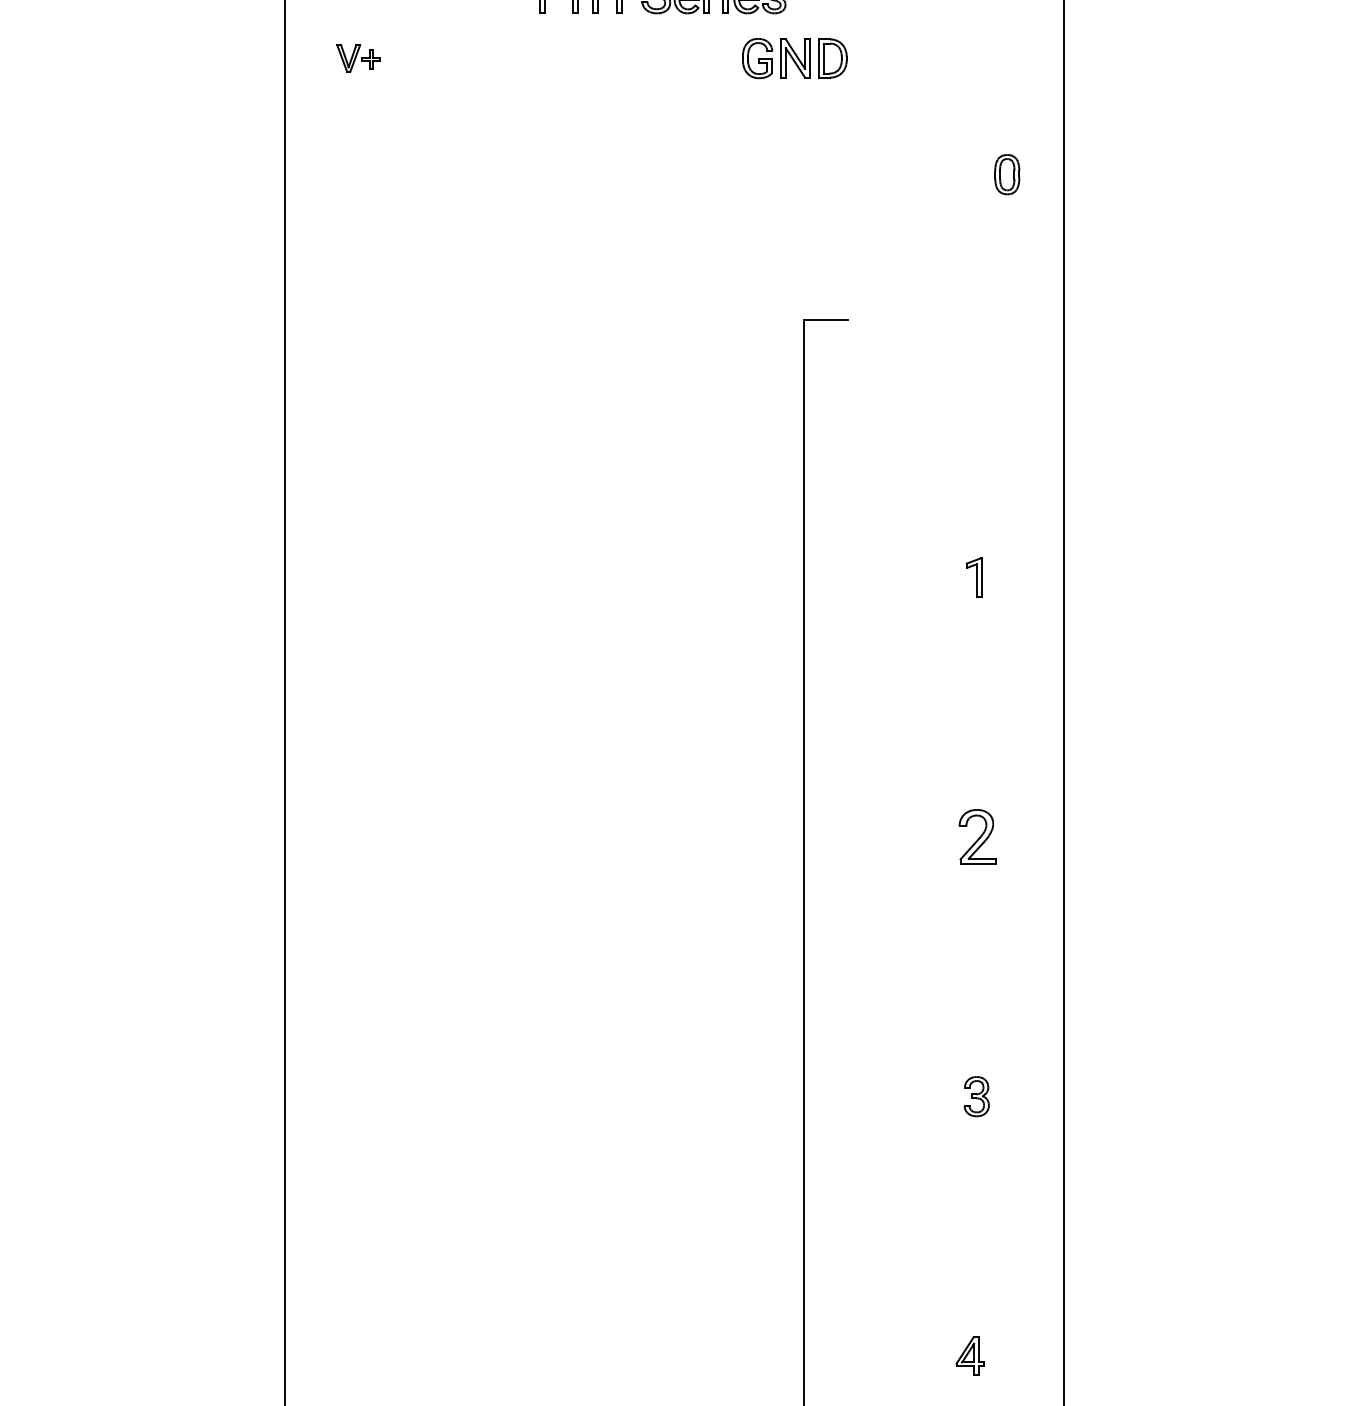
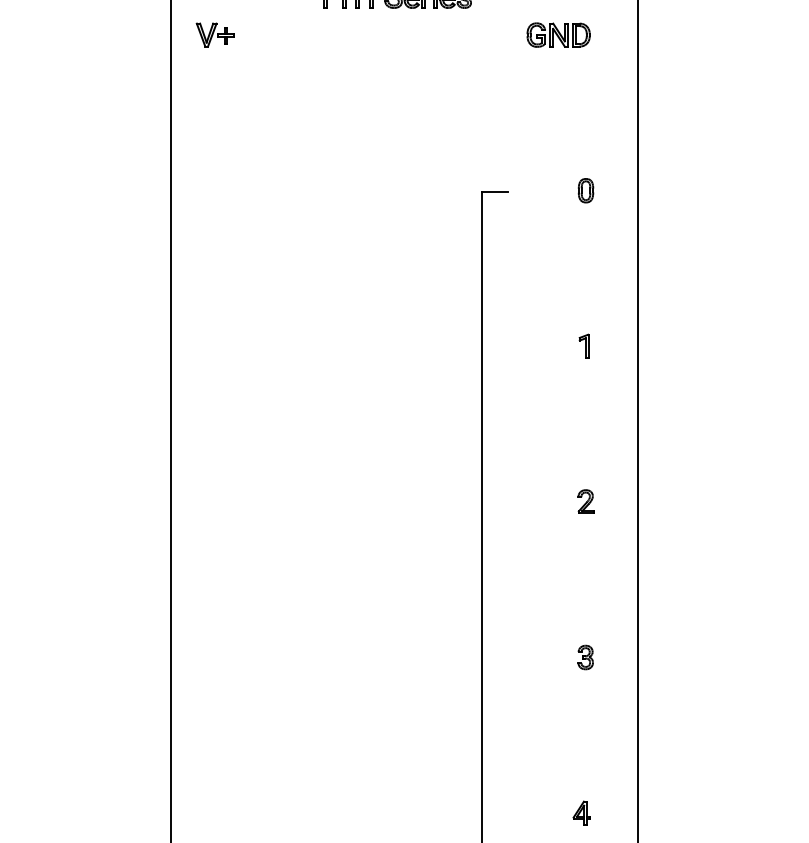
part: (357, 57) -> (214, 34), size x1.43
part: (794, 57) -> (558, 34), moved
part: (1006, 174) -> (585, 190), moved
part: (976, 836) -> (585, 501), size x0.71

